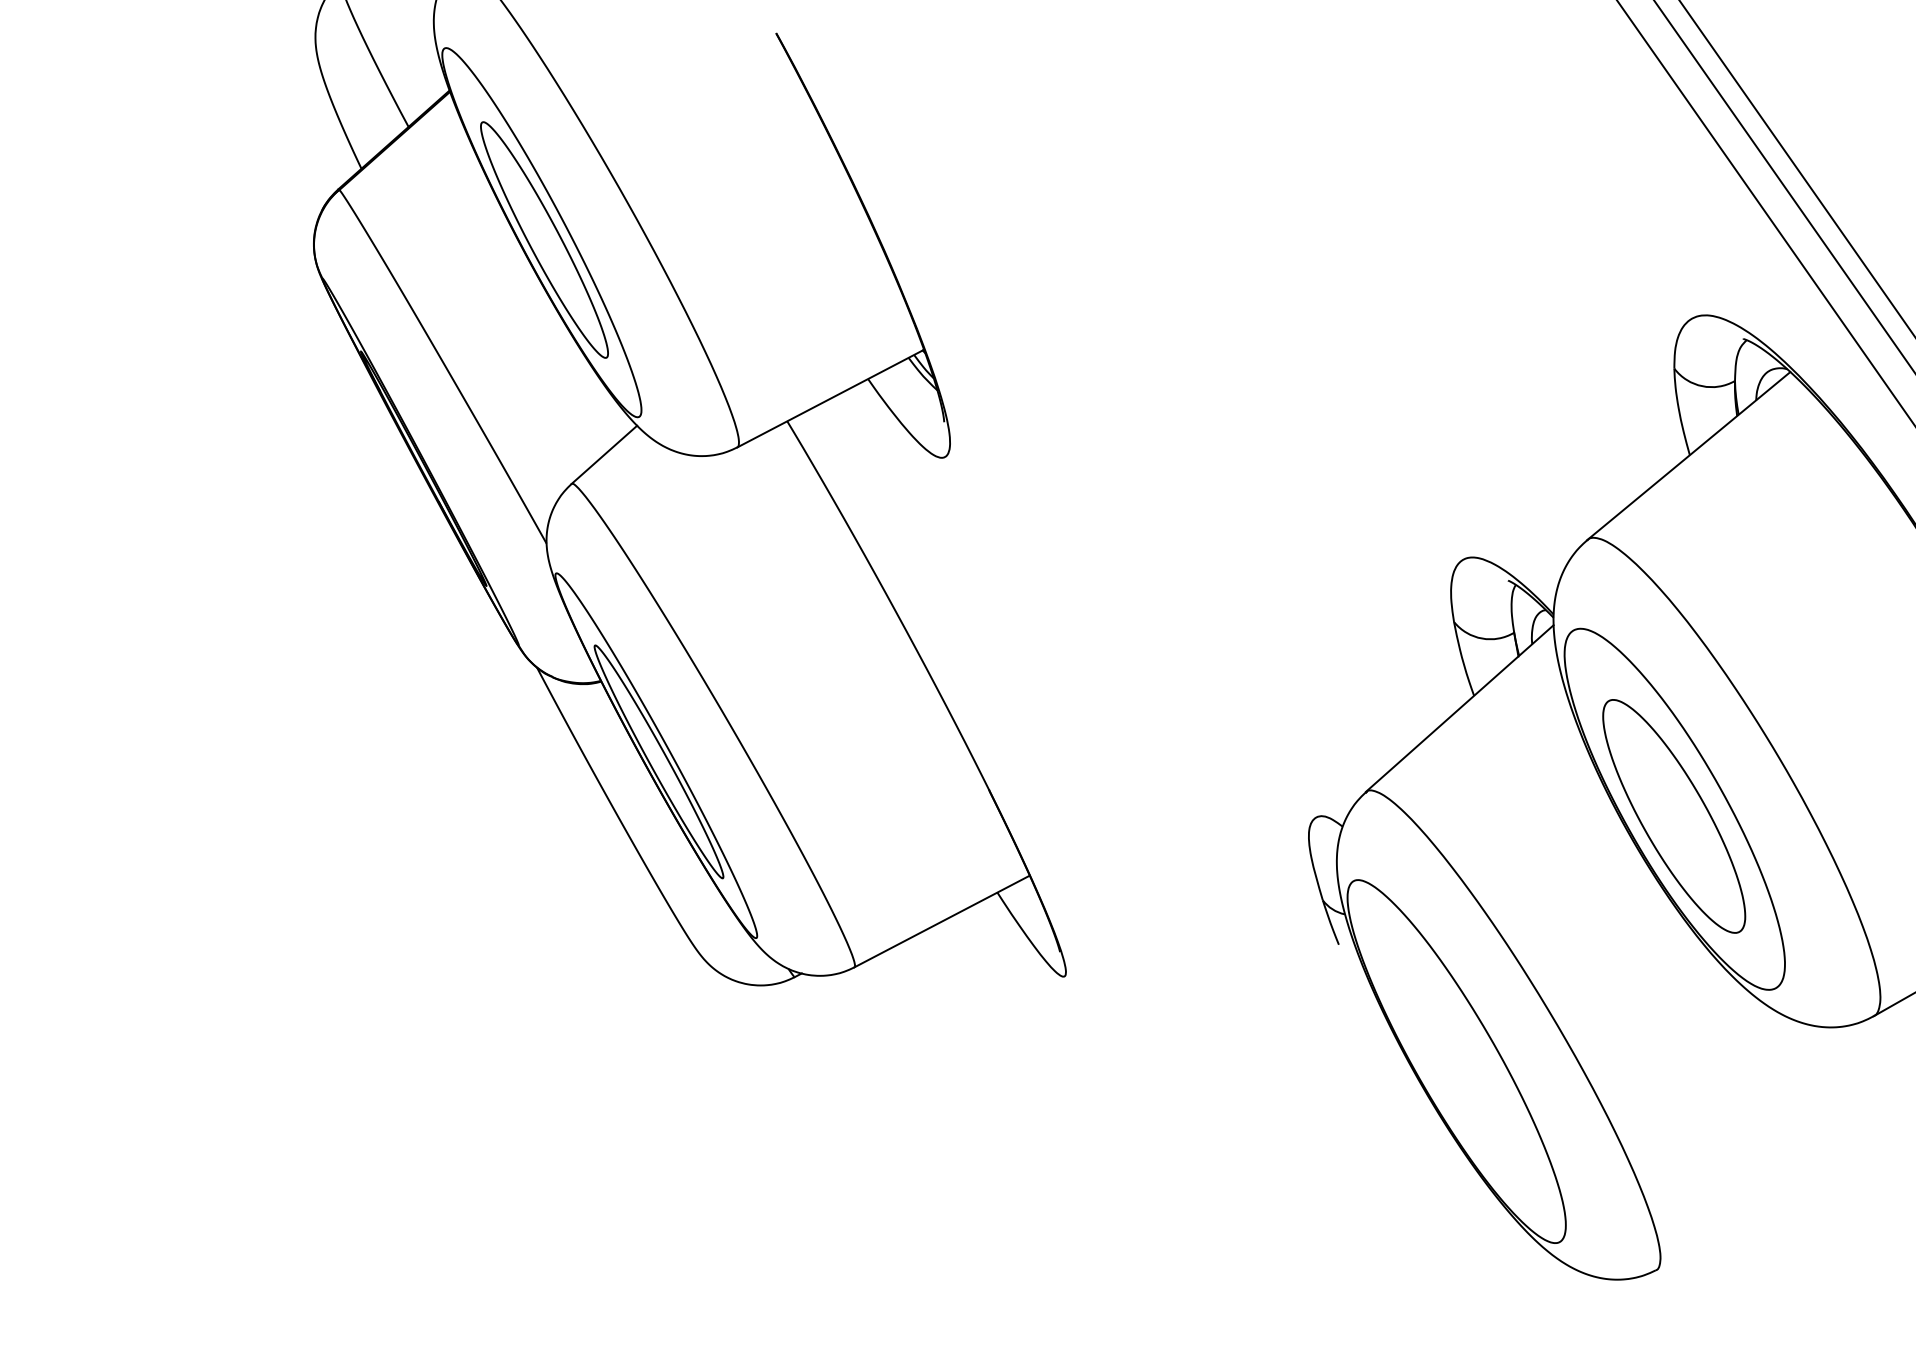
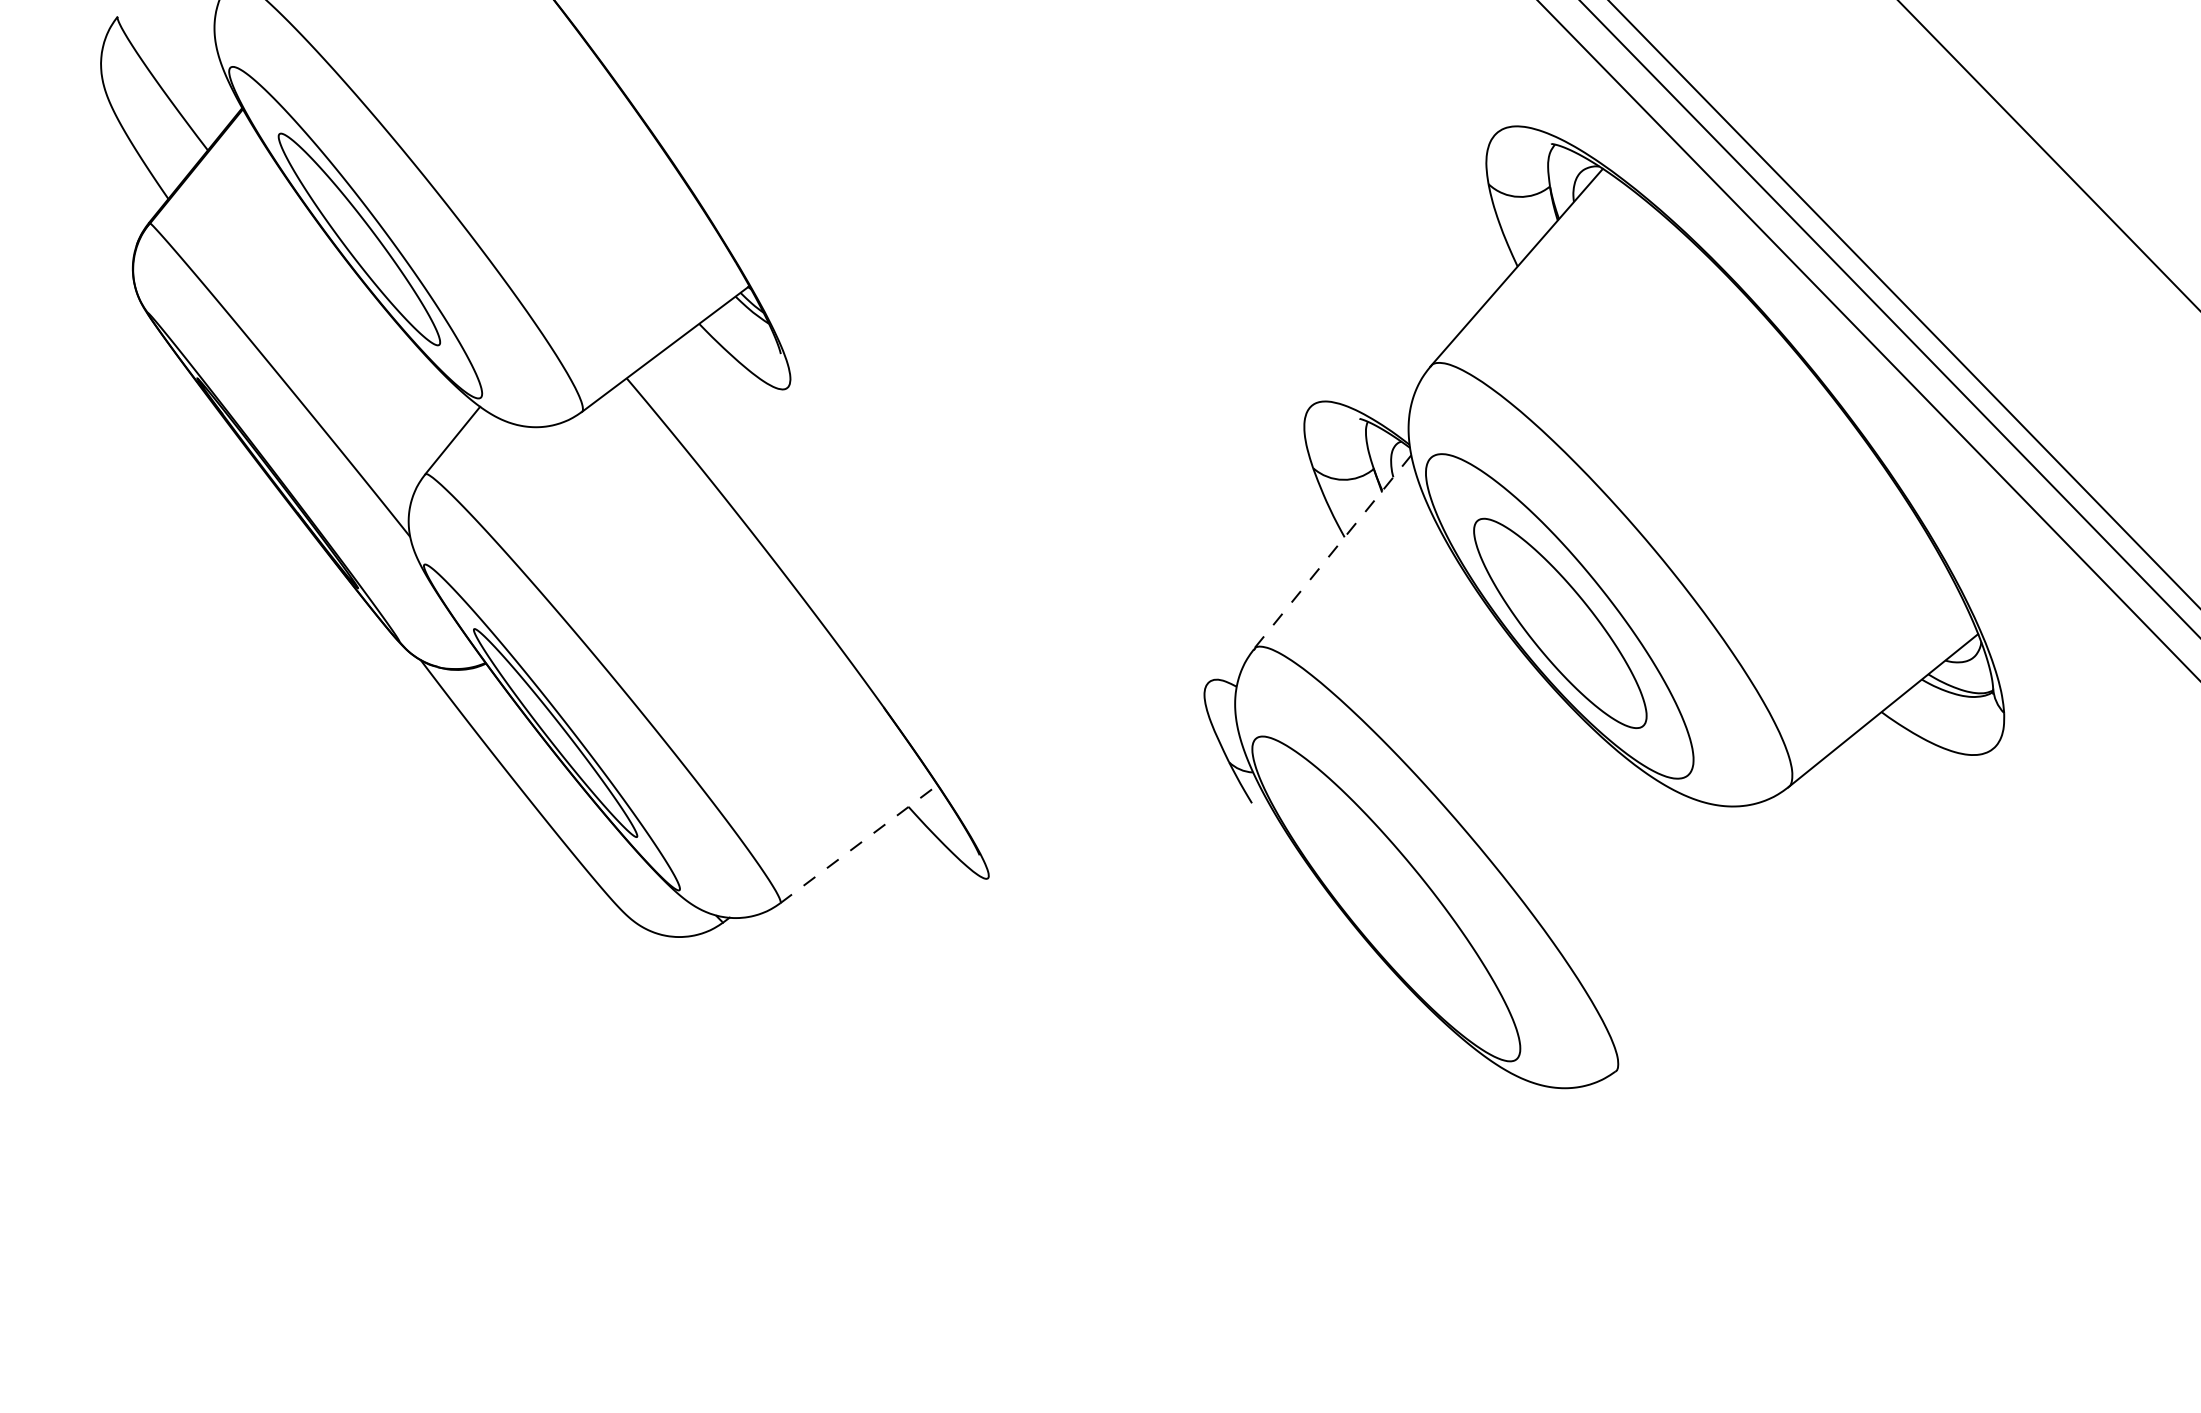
line: (1459, 708) -> (1332, 552), solid -> dashed
line: (942, 920) -> (859, 843), solid -> dashed

